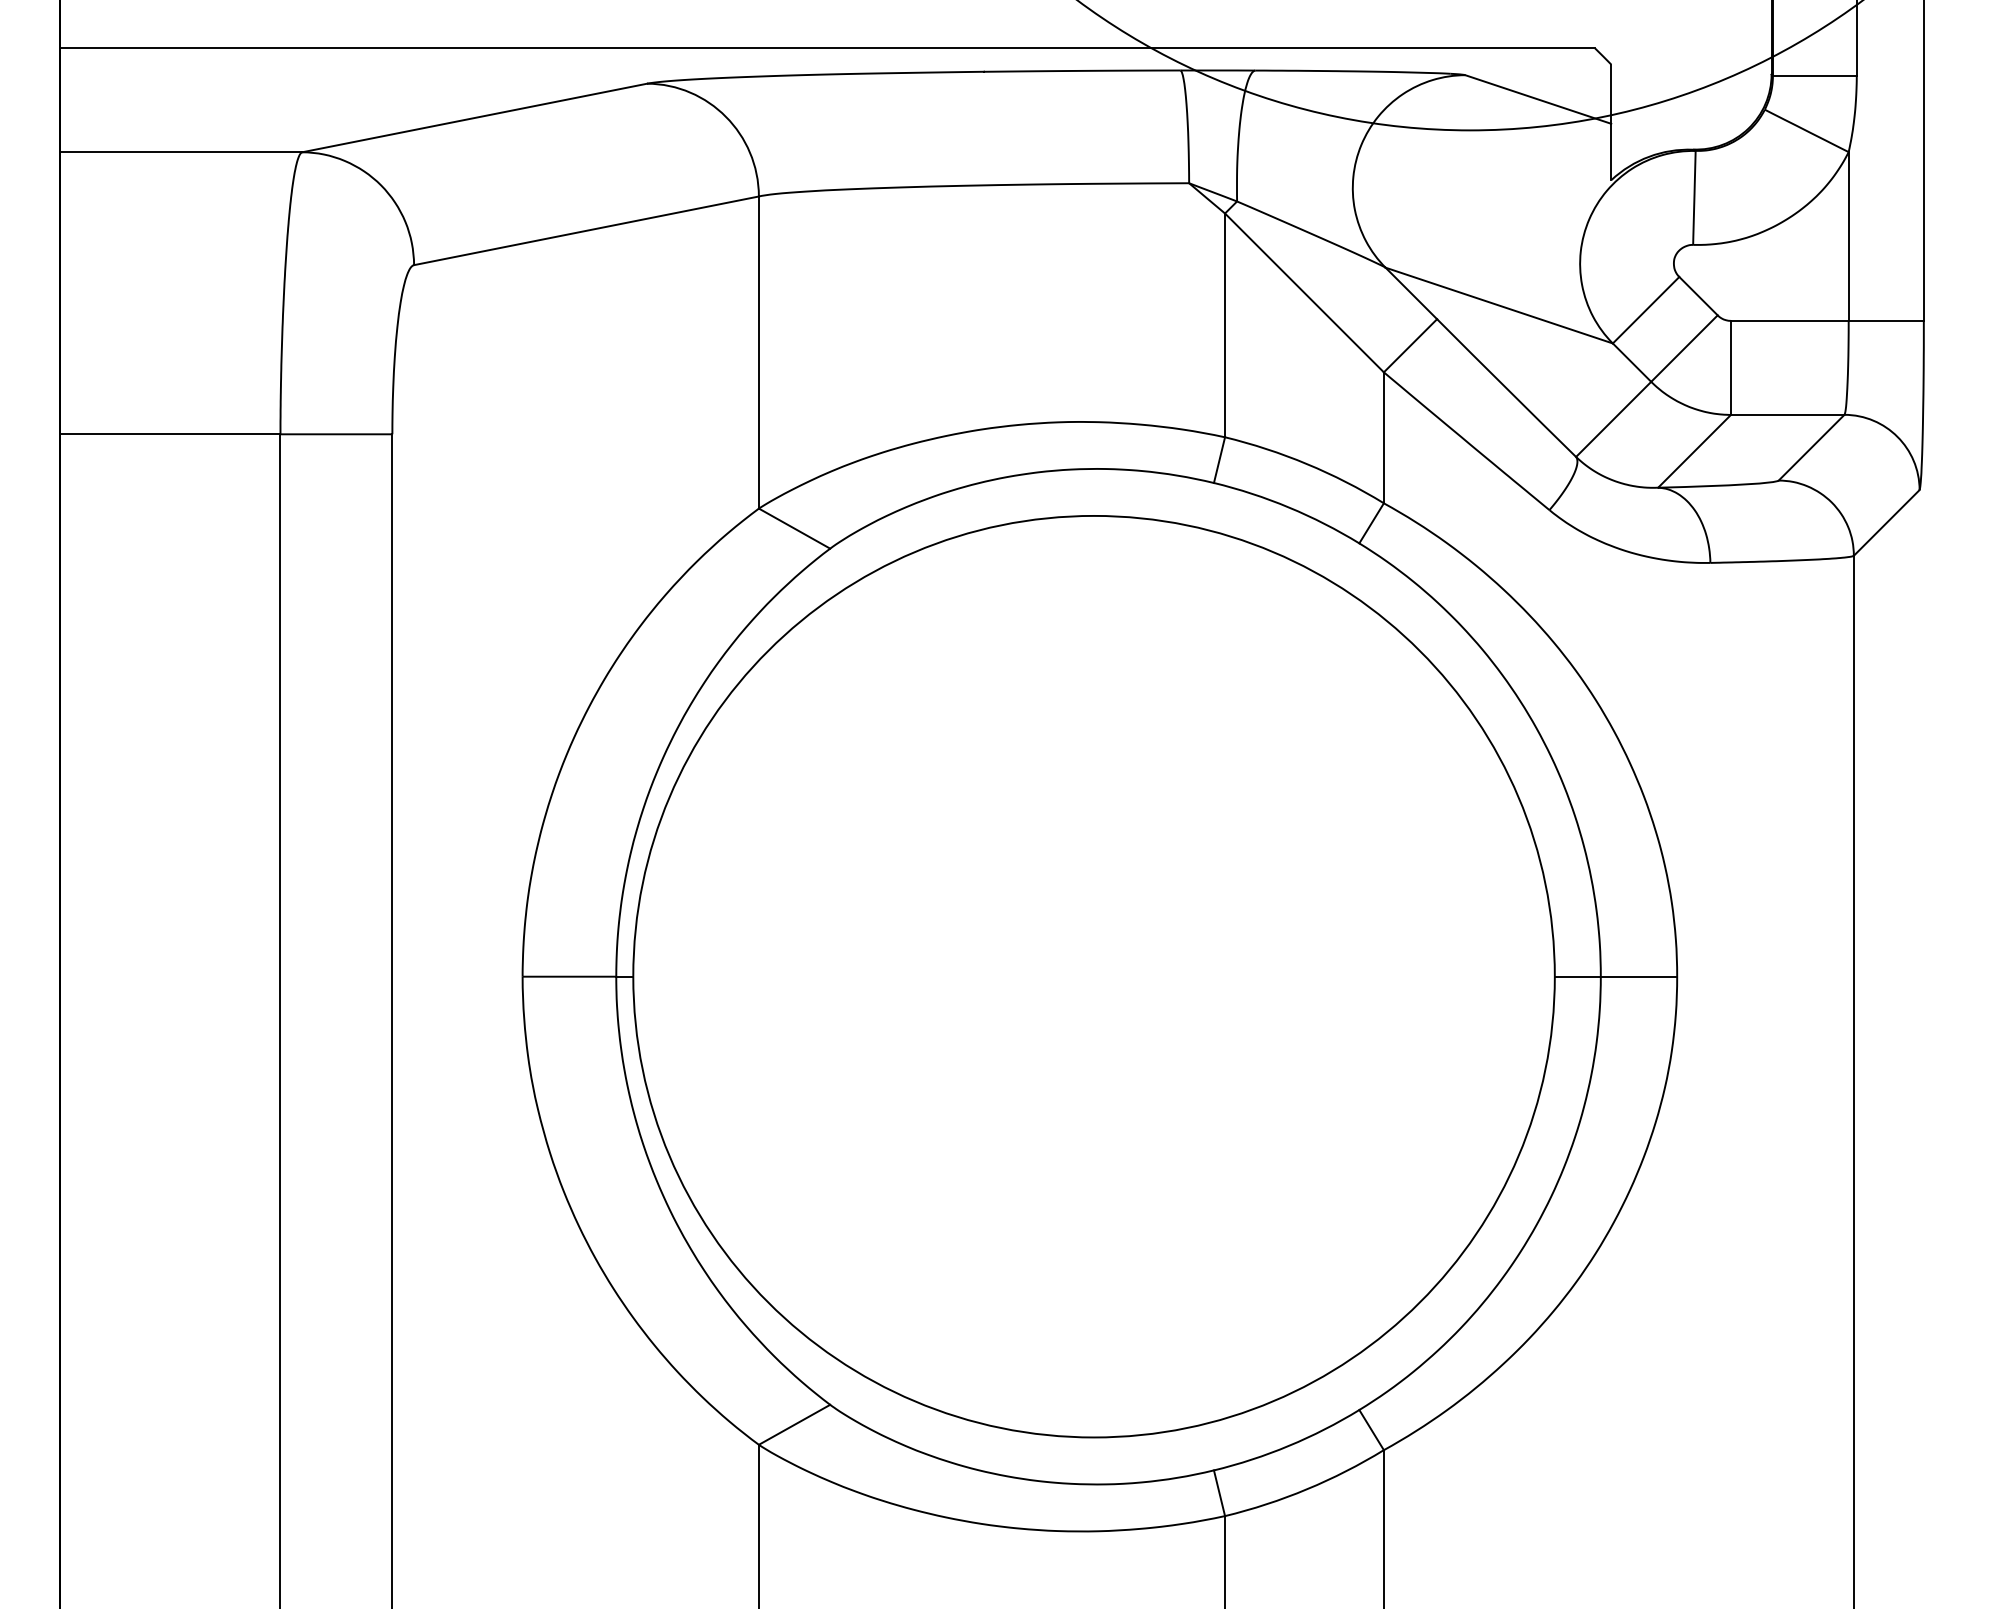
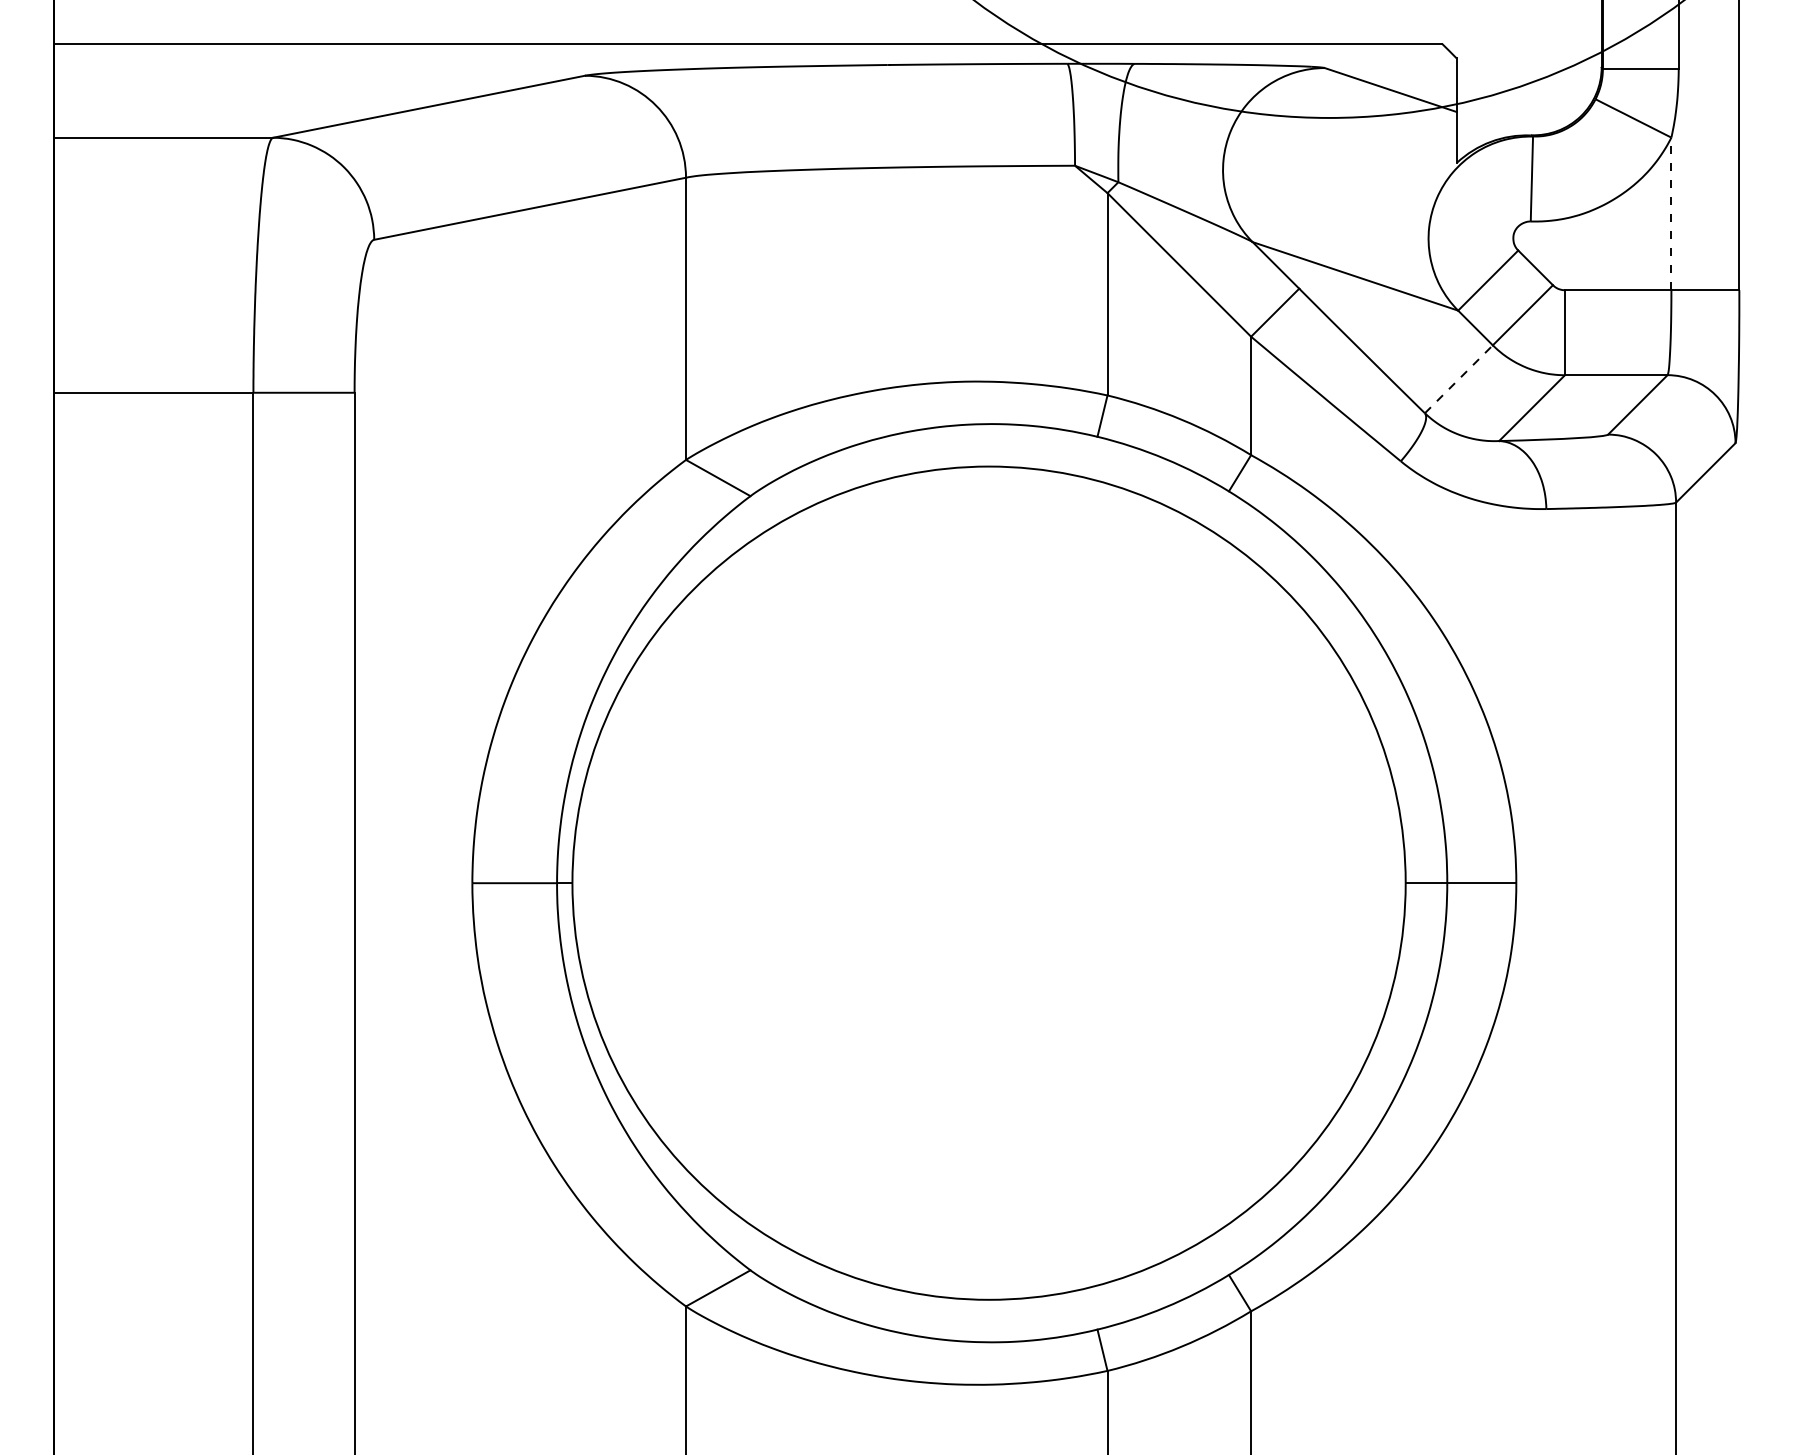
line: (1848, 236) -> (1671, 213), solid -> dashed
line: (1614, 419) -> (1459, 379), solid -> dashed

